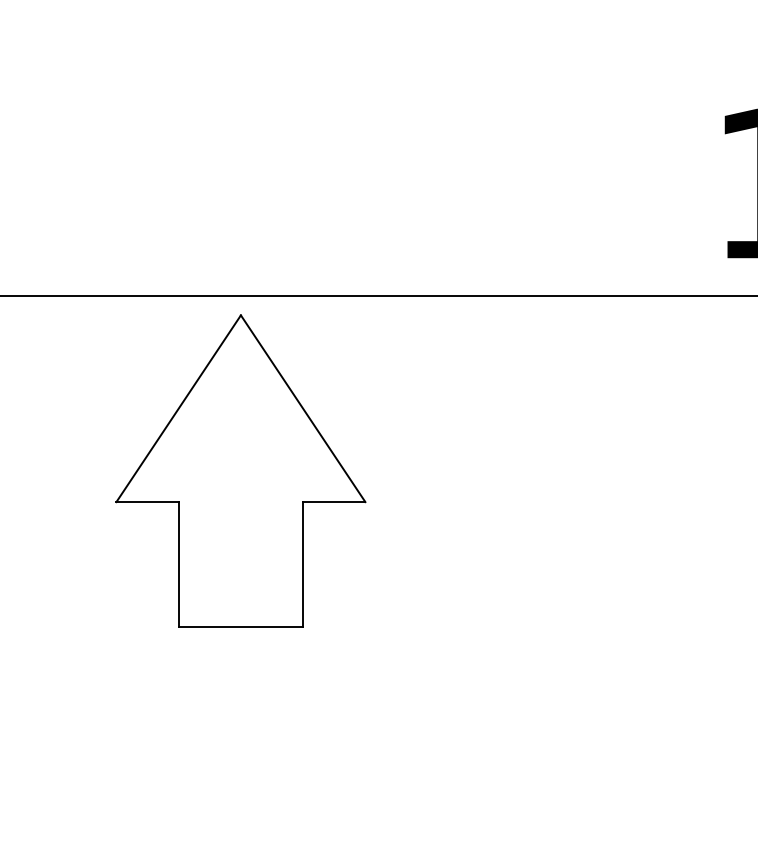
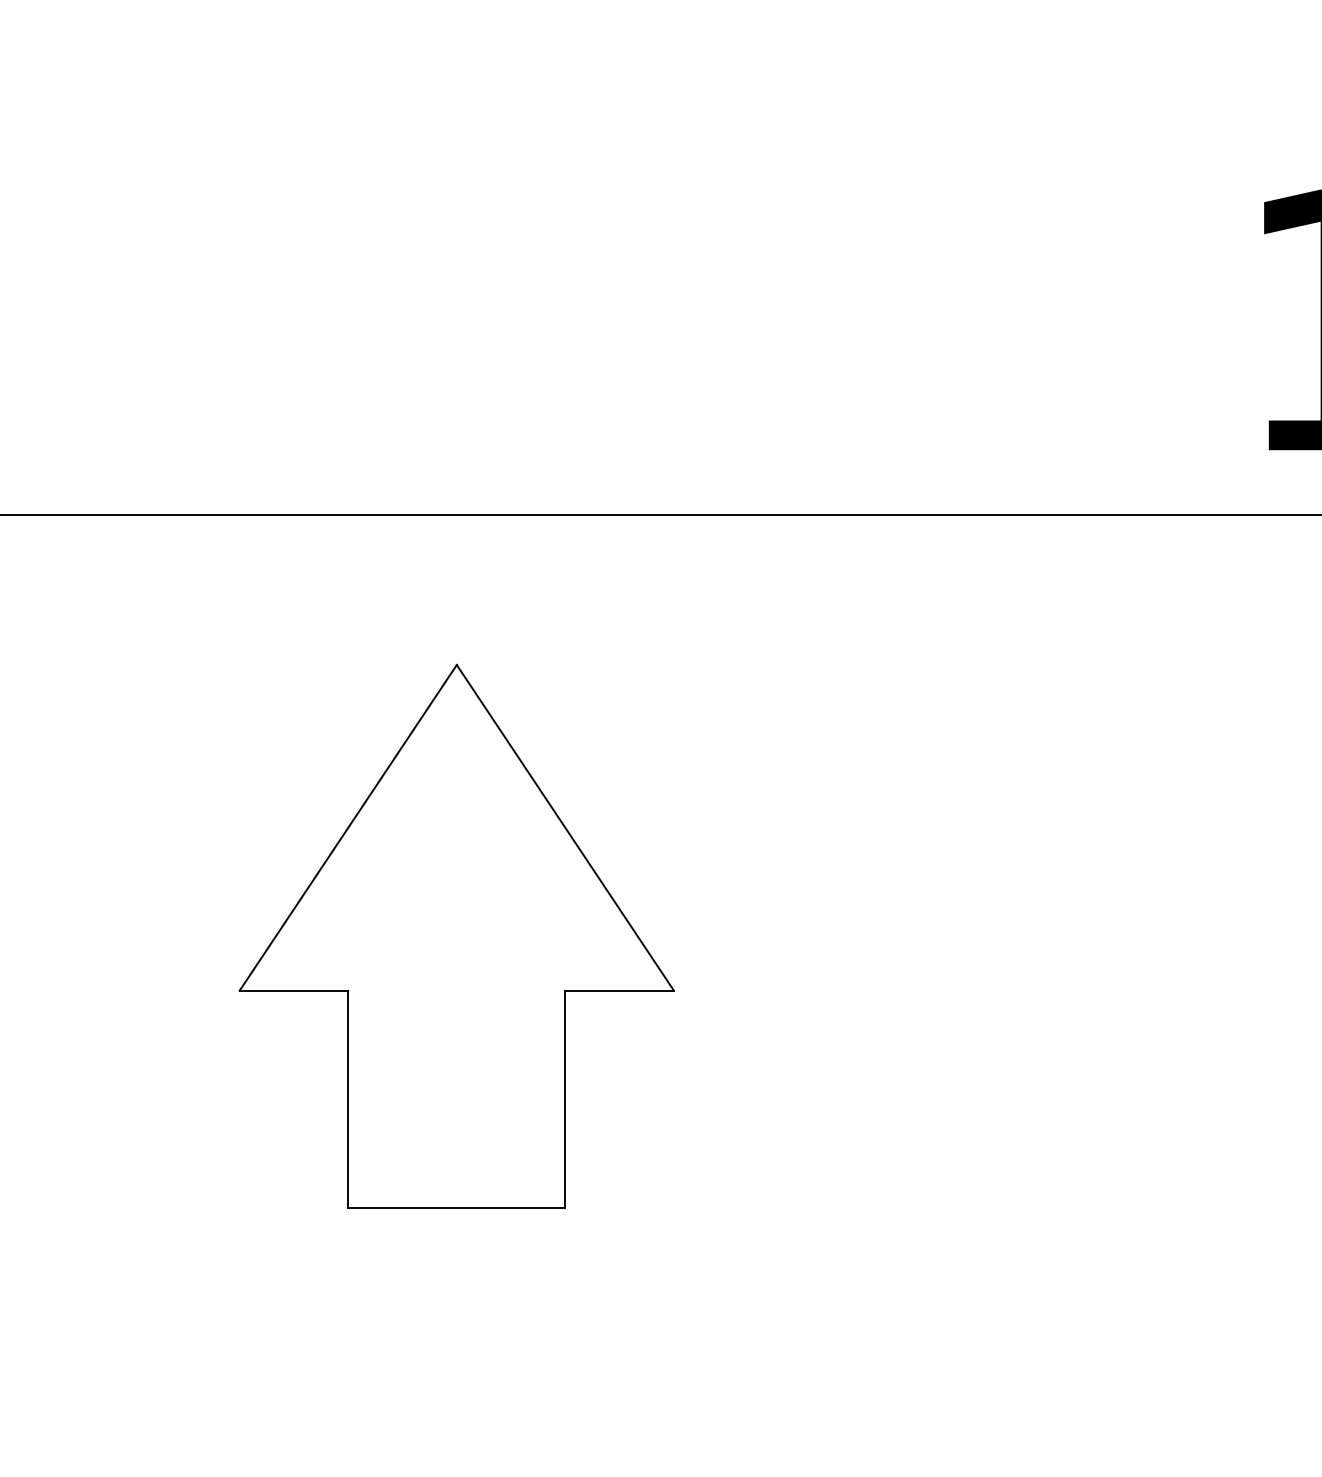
part: (240, 470) -> (456, 935), moved

